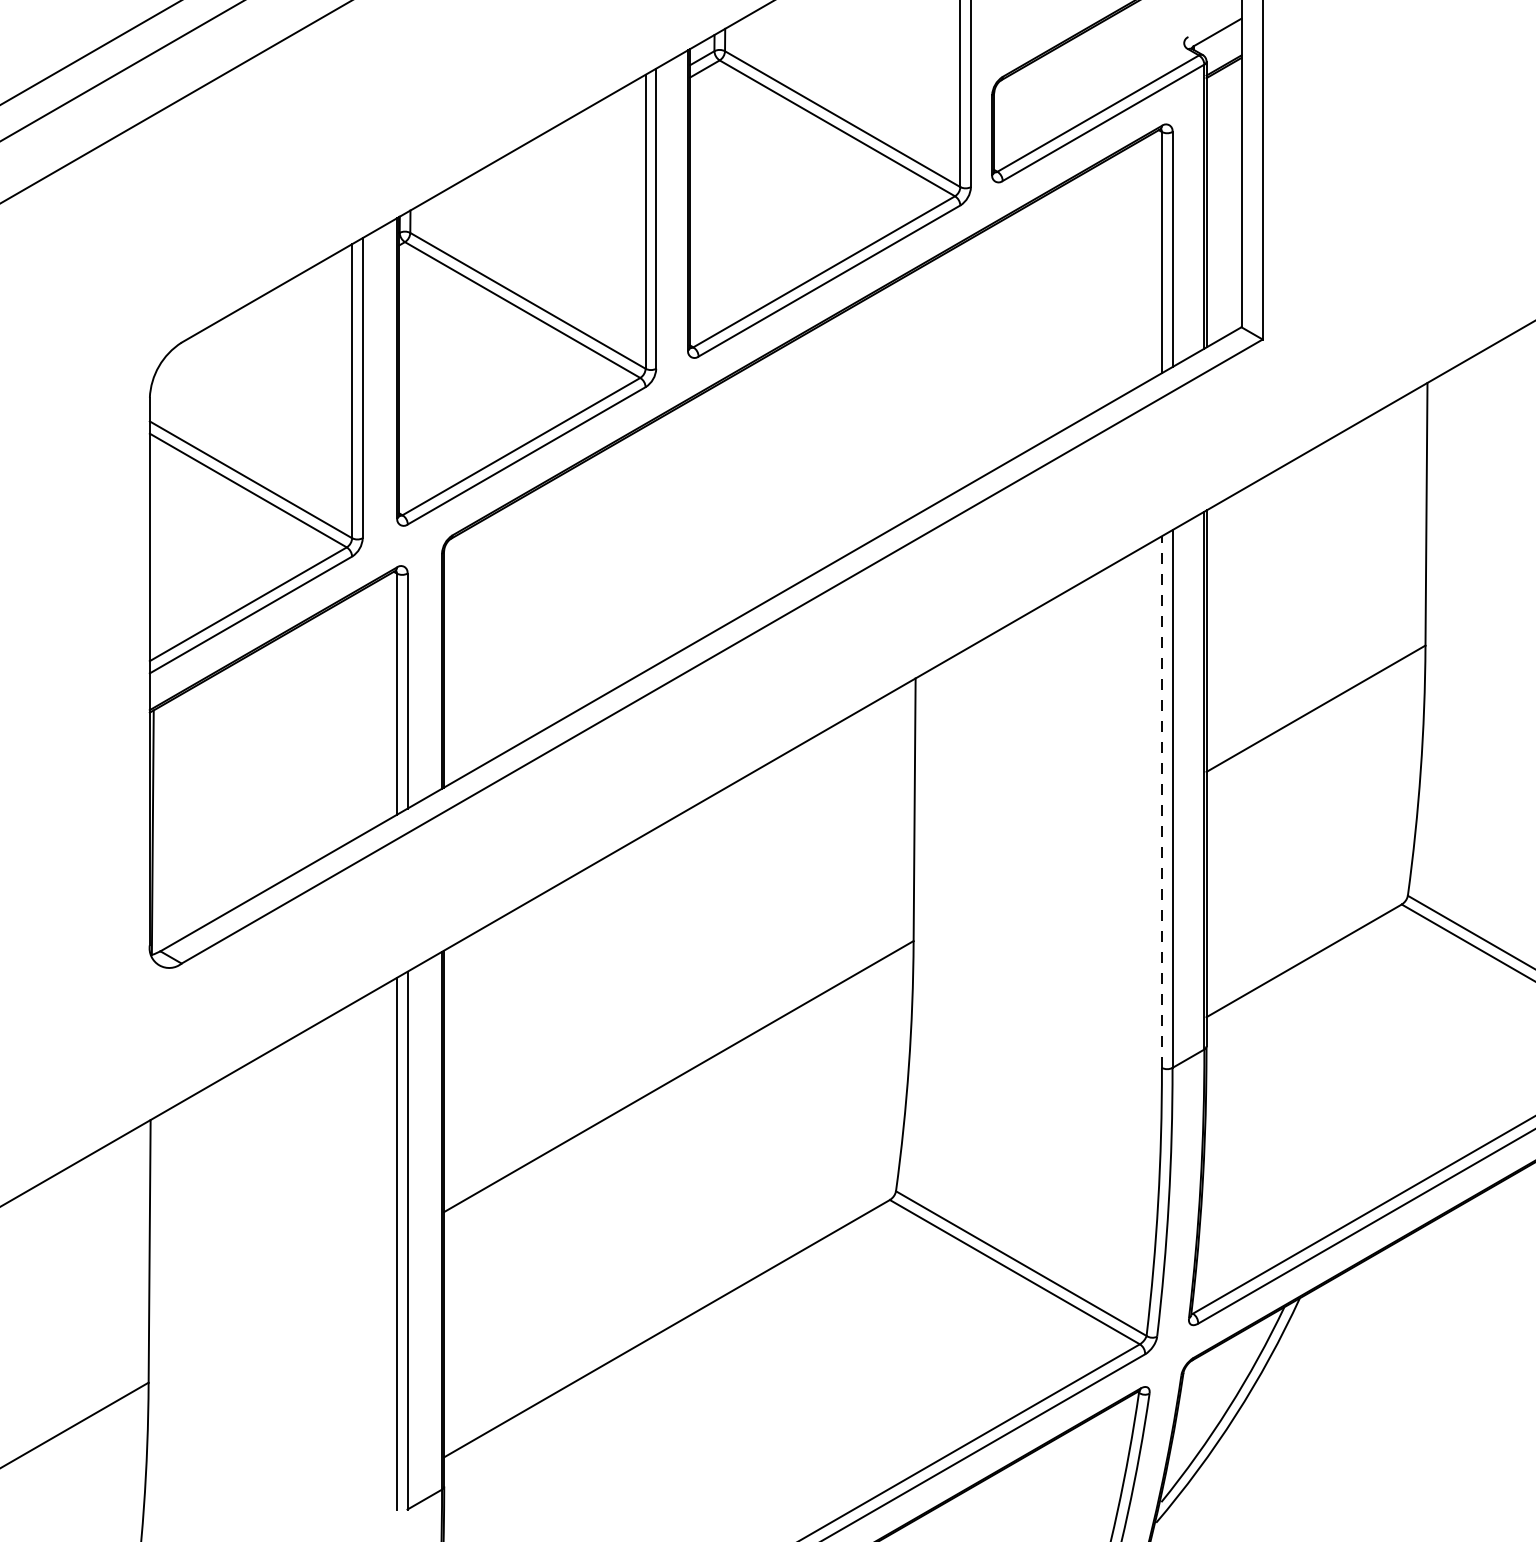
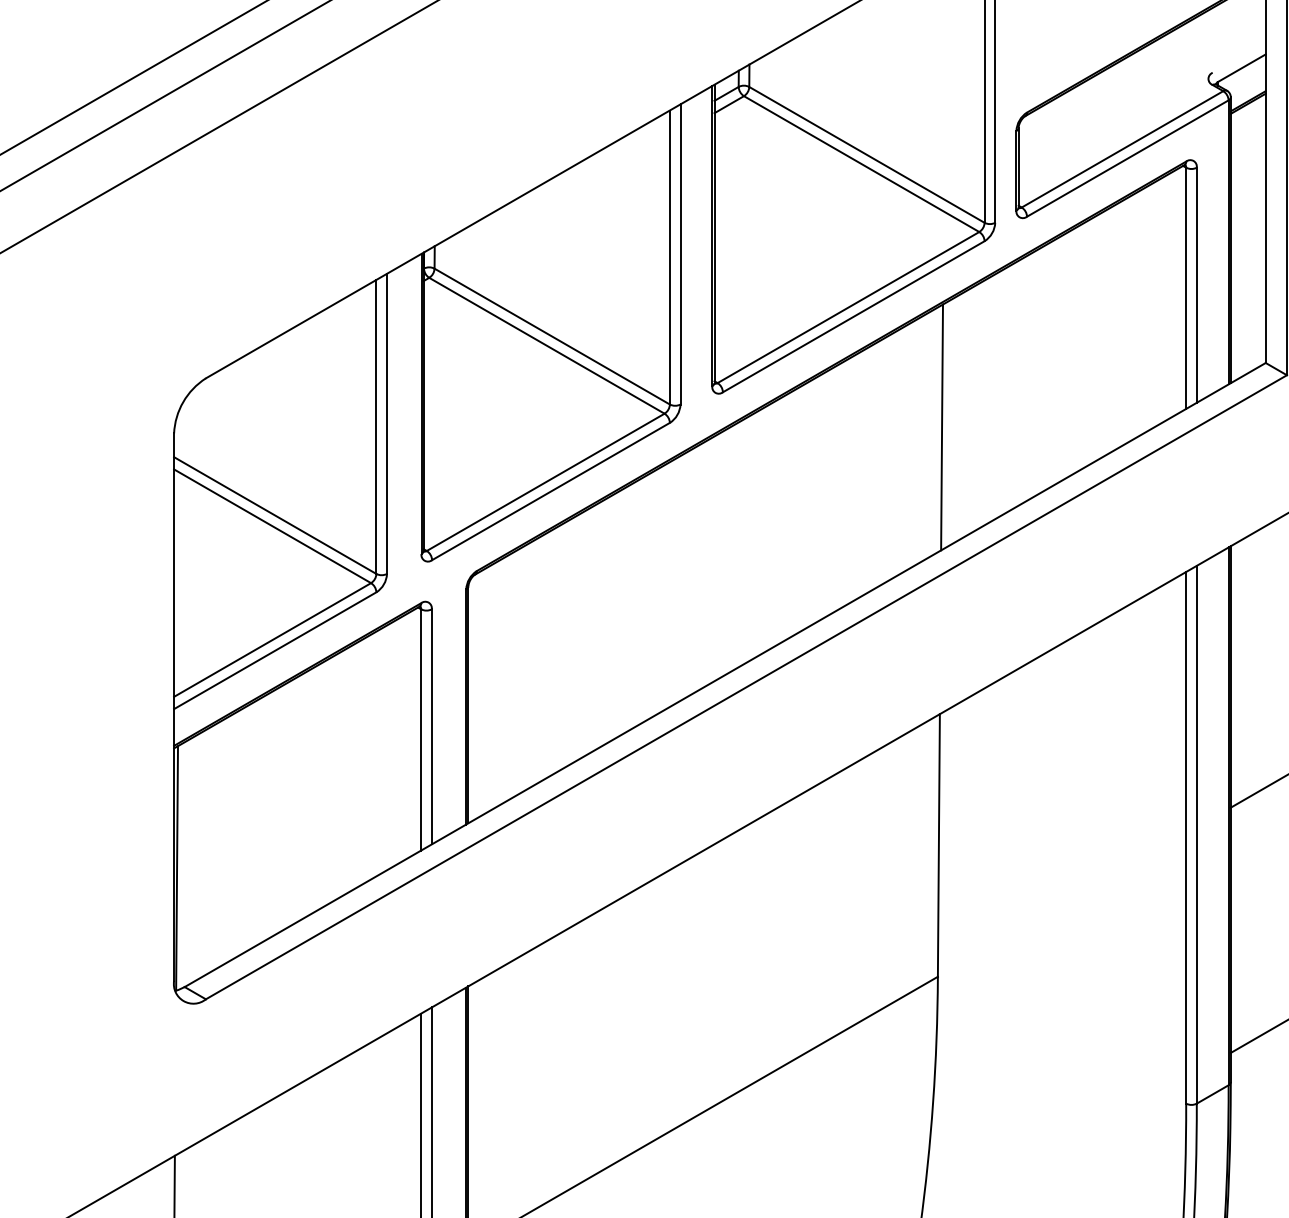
line: (917, 391) -> (941, 427), added
line: (1161, 802) -> (1185, 838), dashed -> solid

